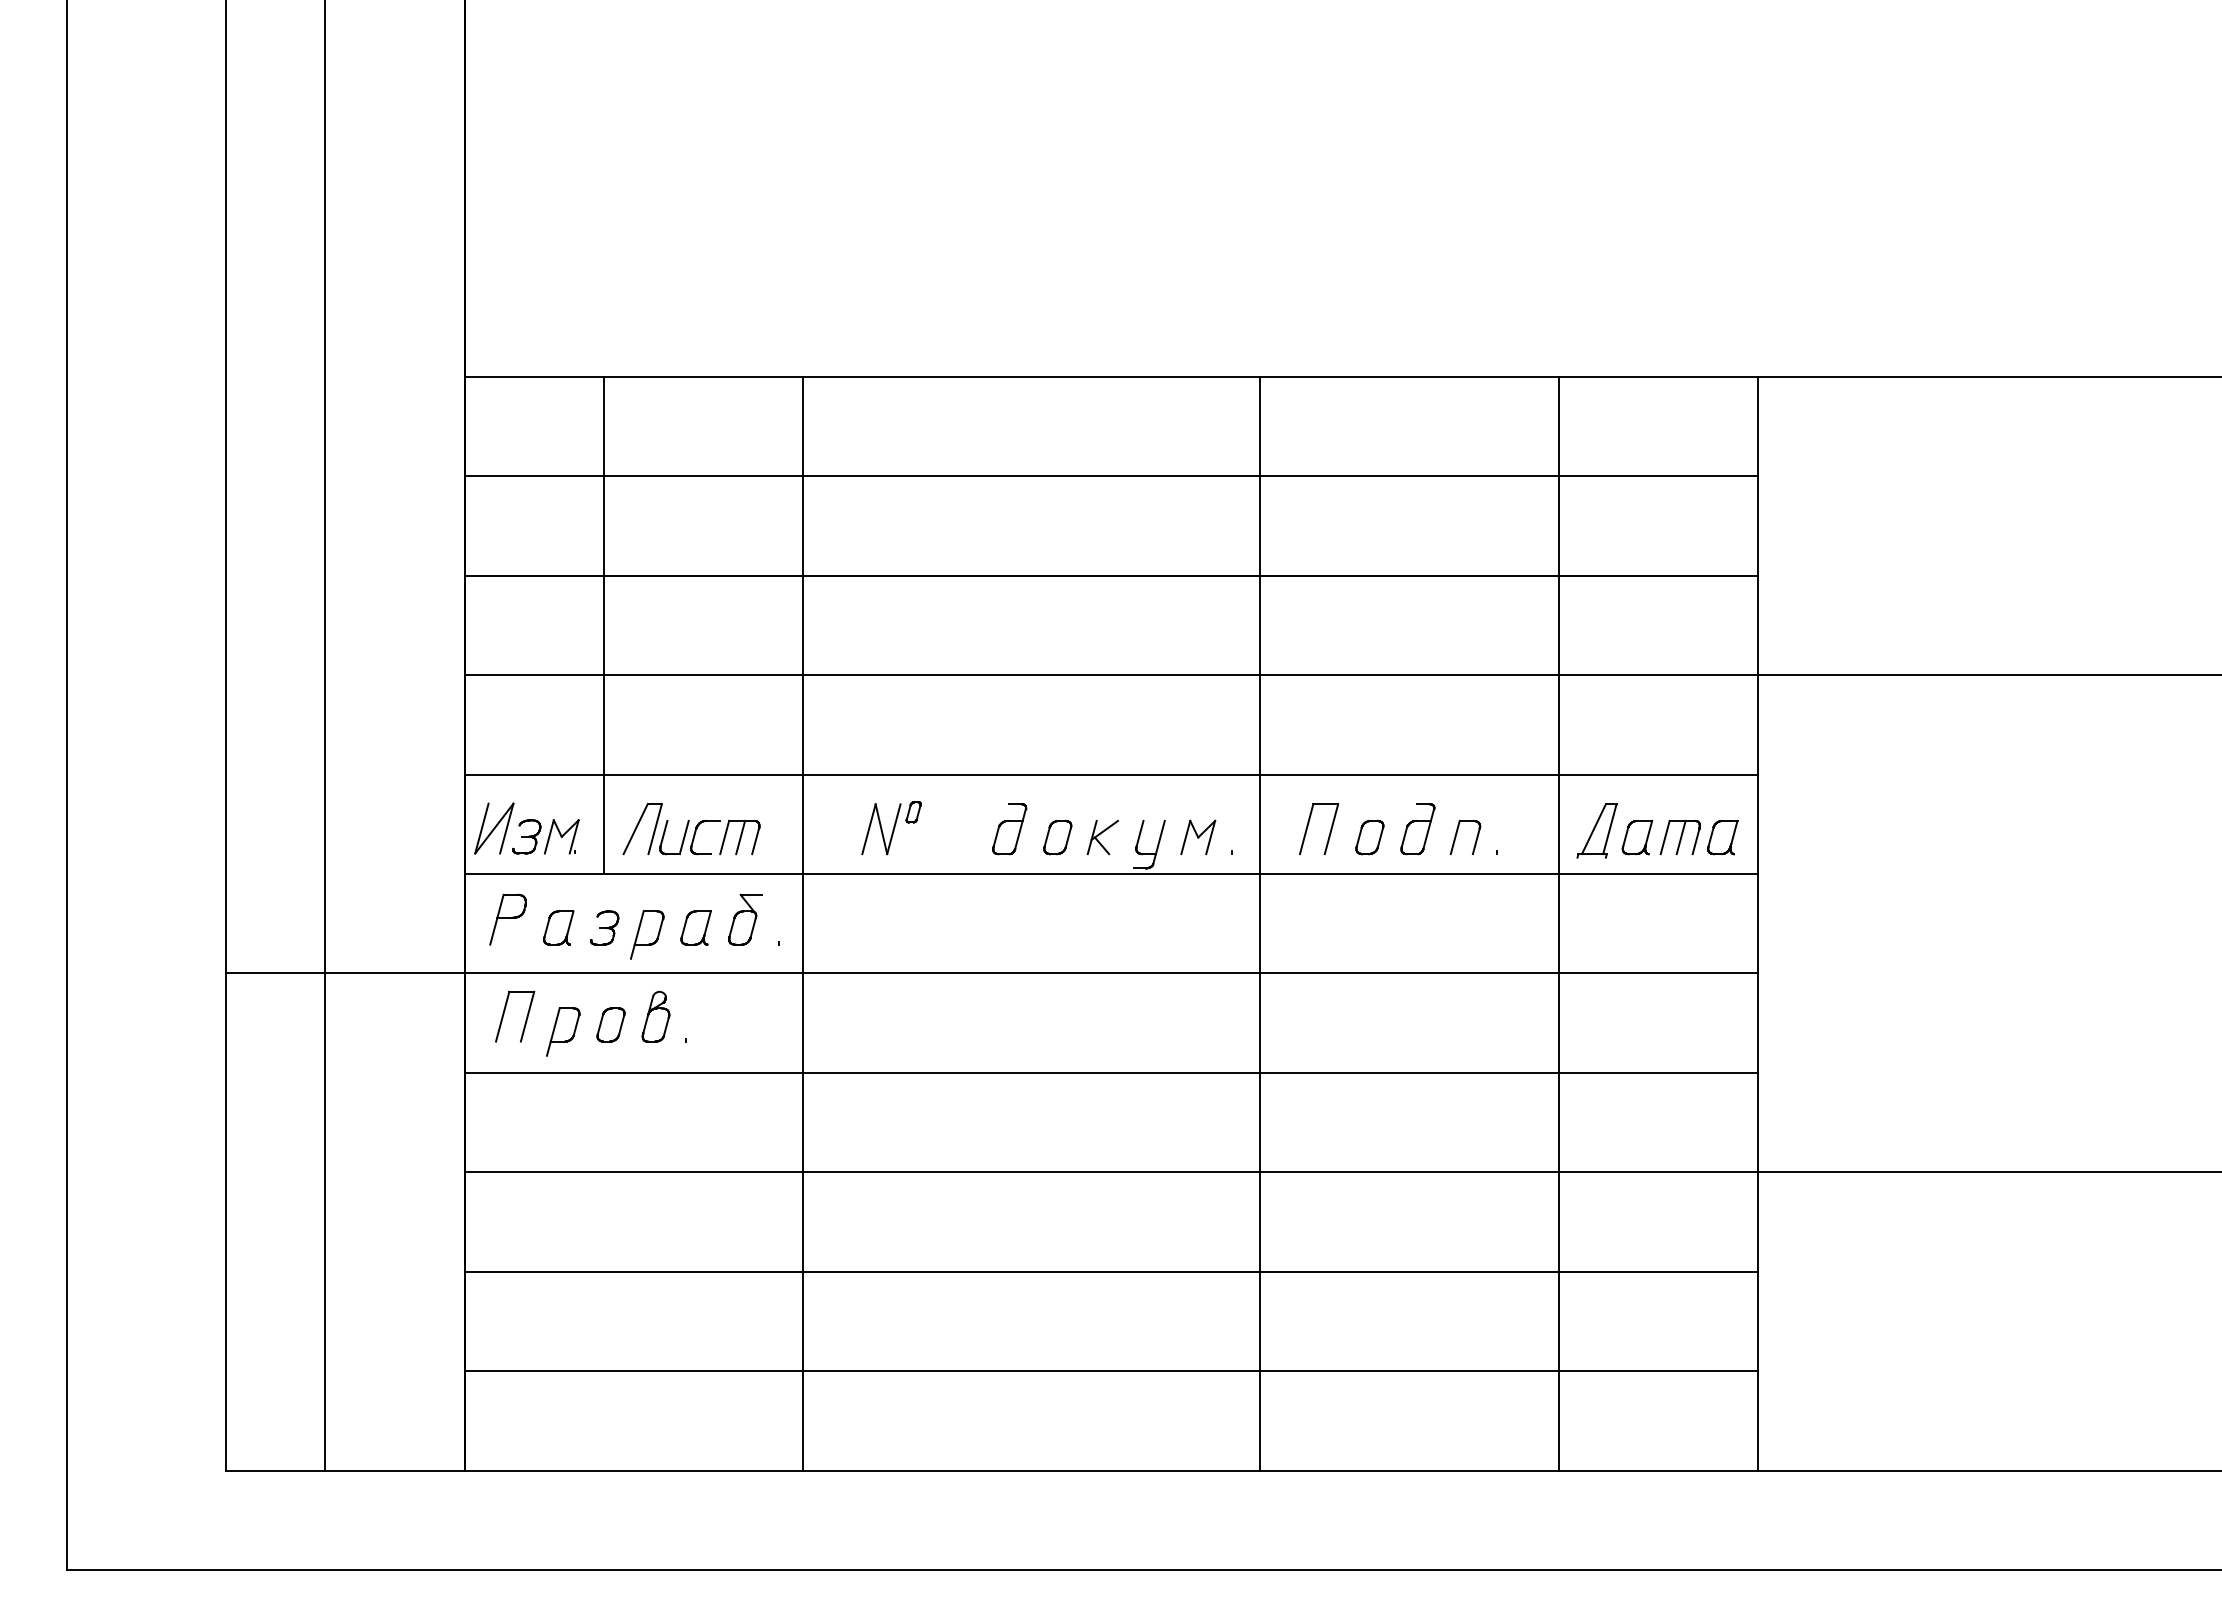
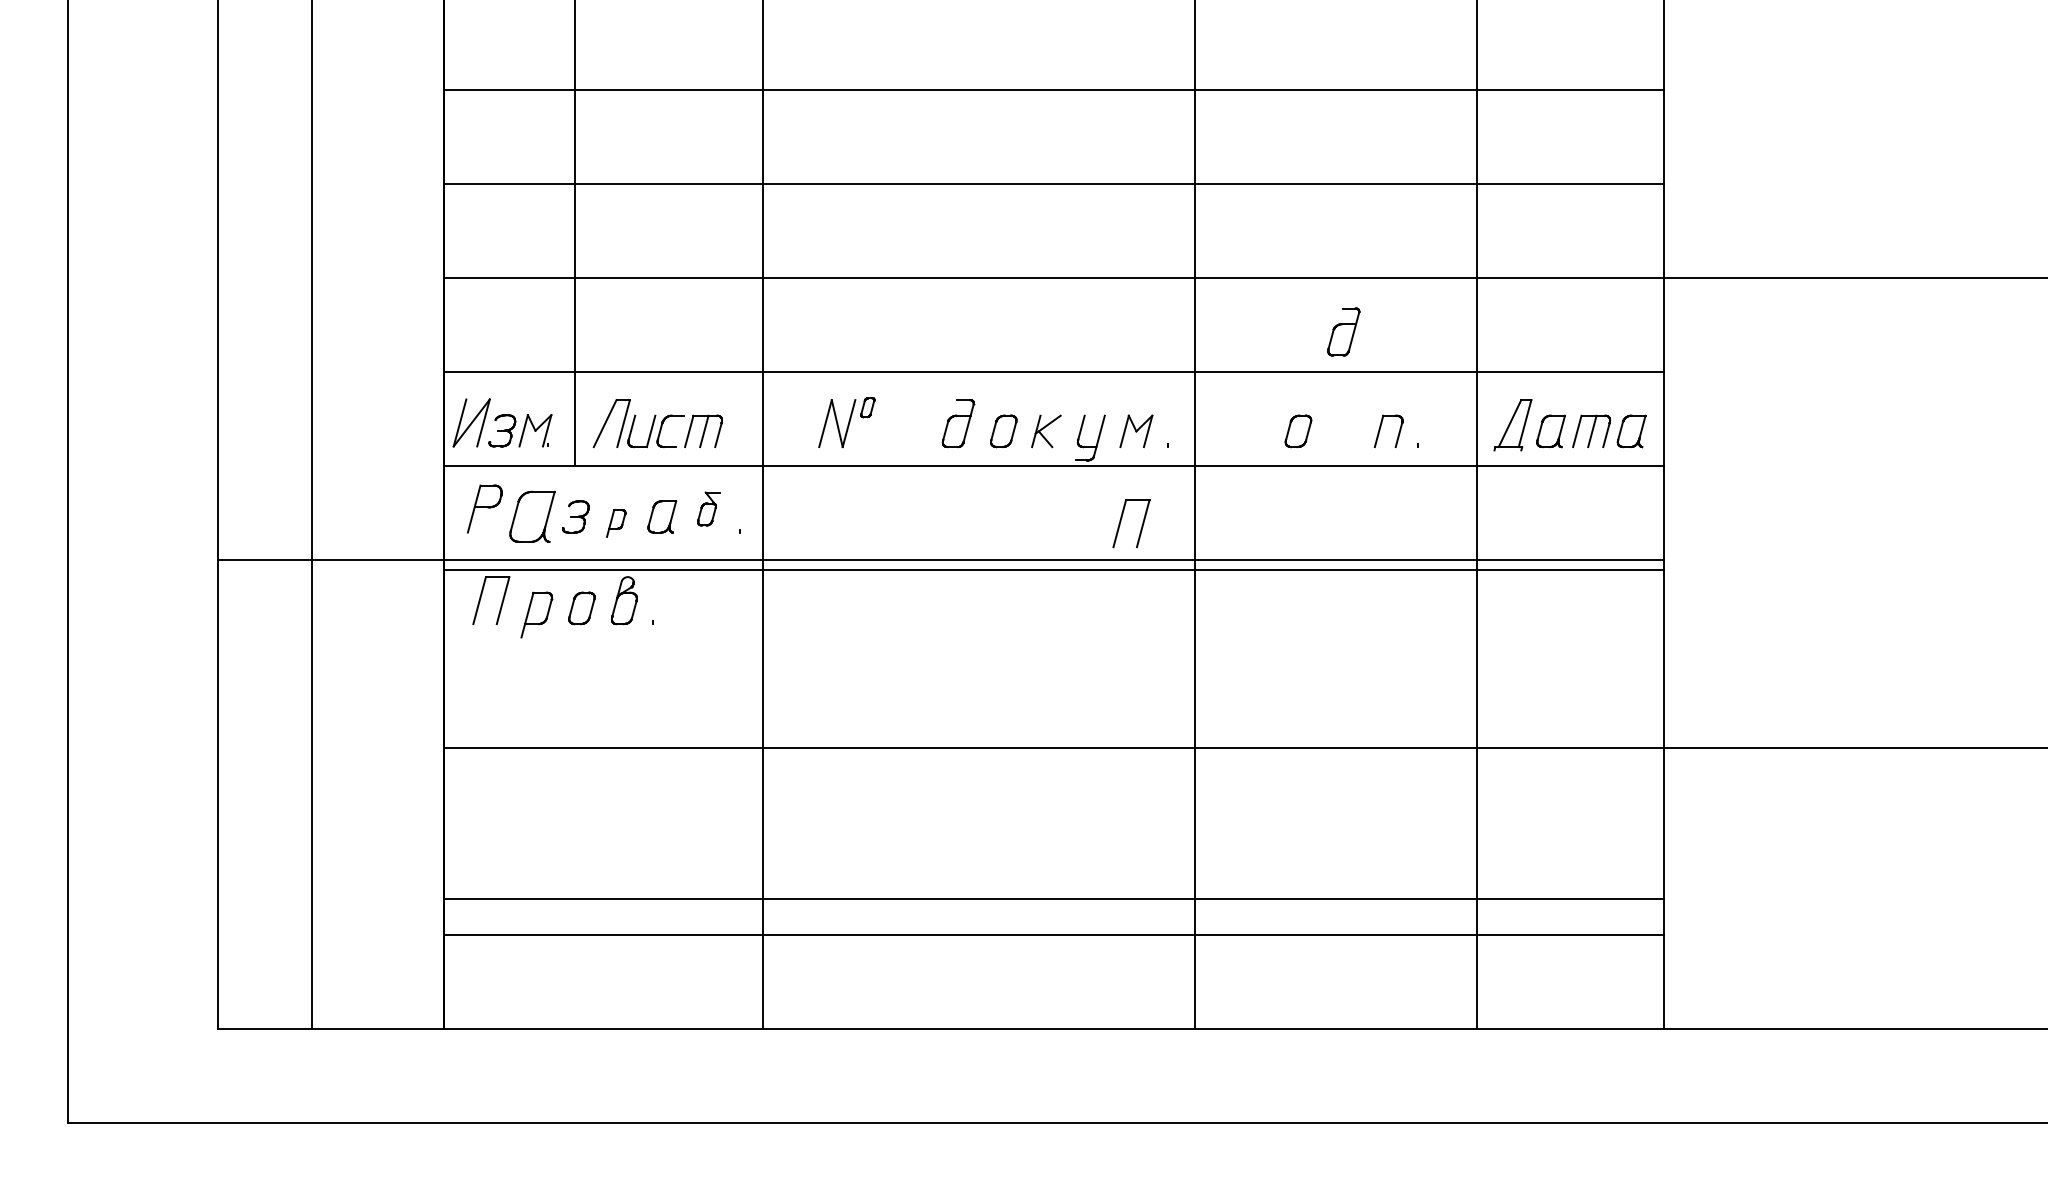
part: (1417, 829) -> (1343, 332), moved
part: (1329, 832) -> (1141, 526), moved
part: (745, 919) -> (708, 508), size x0.7
part: (558, 927) -> (532, 516), size x1.6
part: (647, 934) -> (616, 522), size x0.6
line: (1110, 1072) -> (1053, 569), moved
line: (1110, 1271) -> (1053, 898), moved

